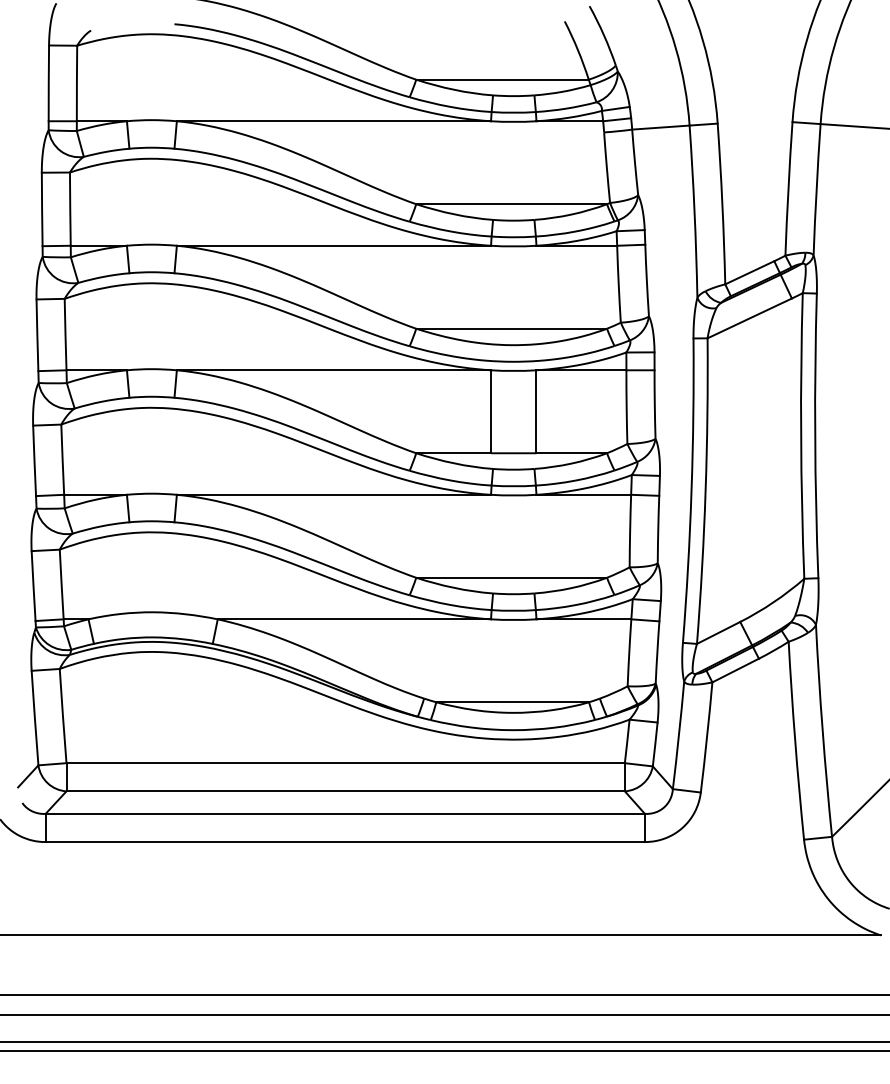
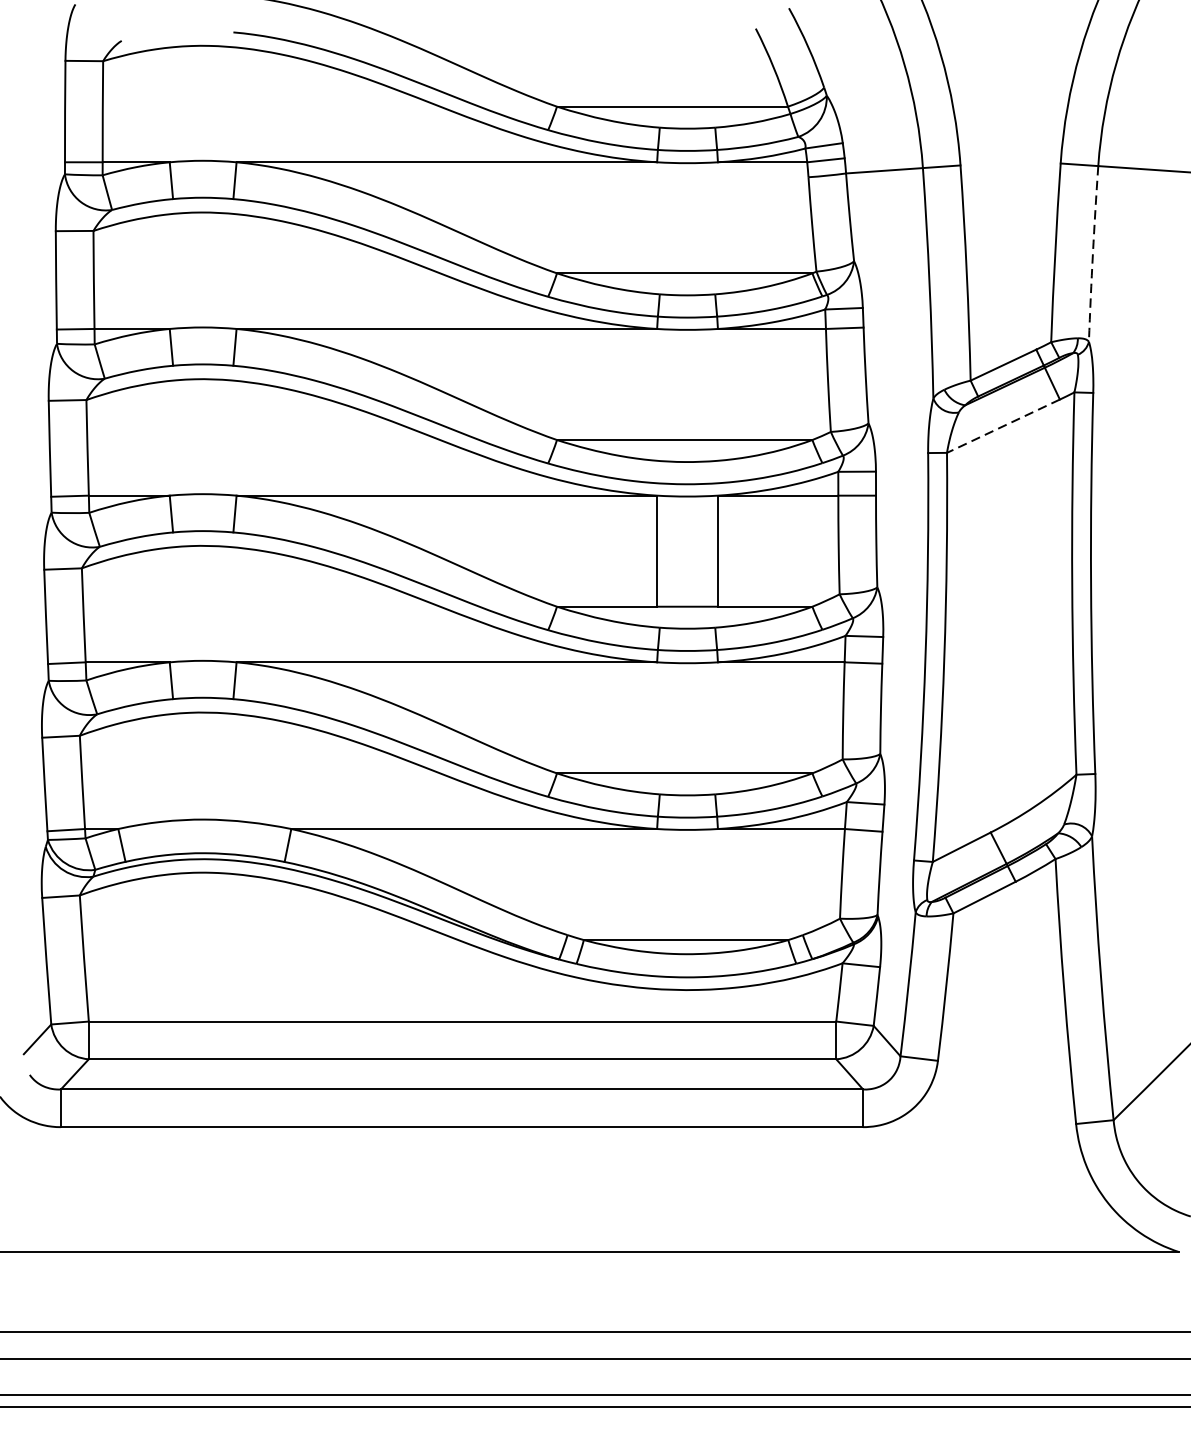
arc: (816, 189) -> (1092, 253), solid -> dashed
line: (749, 318) -> (1003, 426), solid -> dashed

